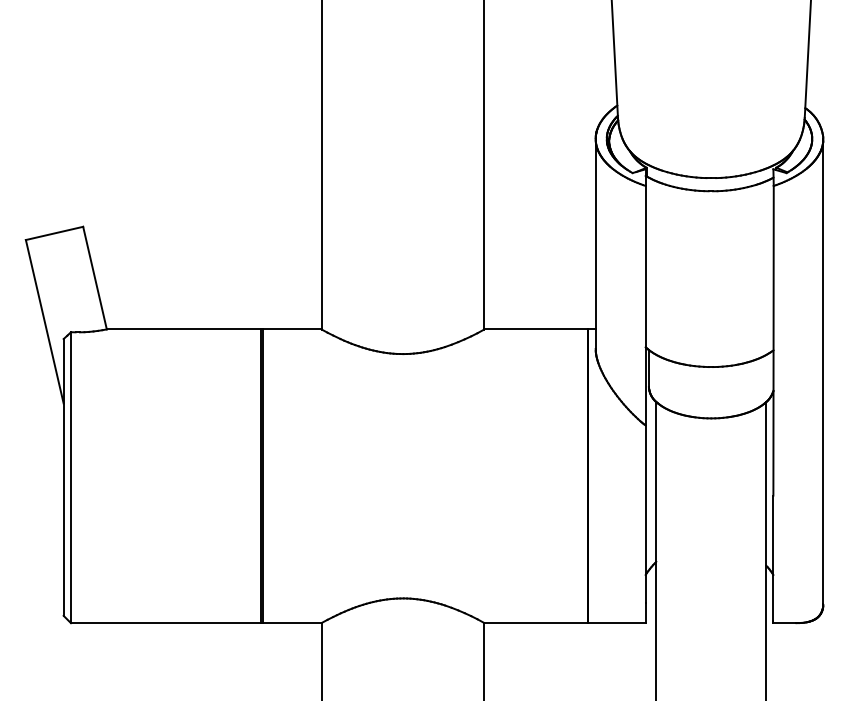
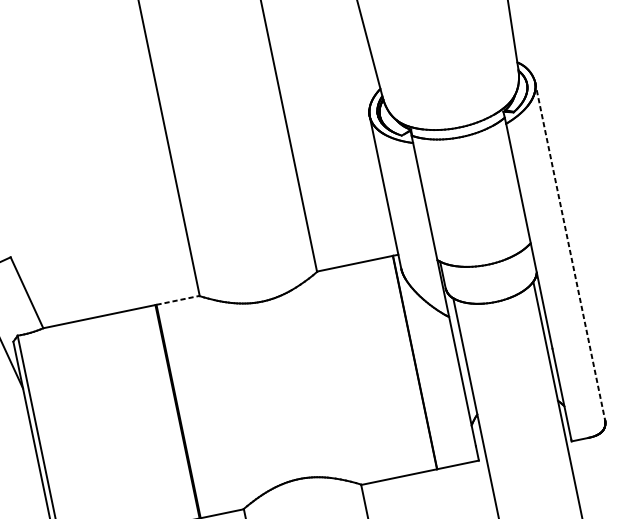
line: (292, 329) -> (178, 300), solid -> dashed
line: (823, 371) -> (570, 251), solid -> dashed

